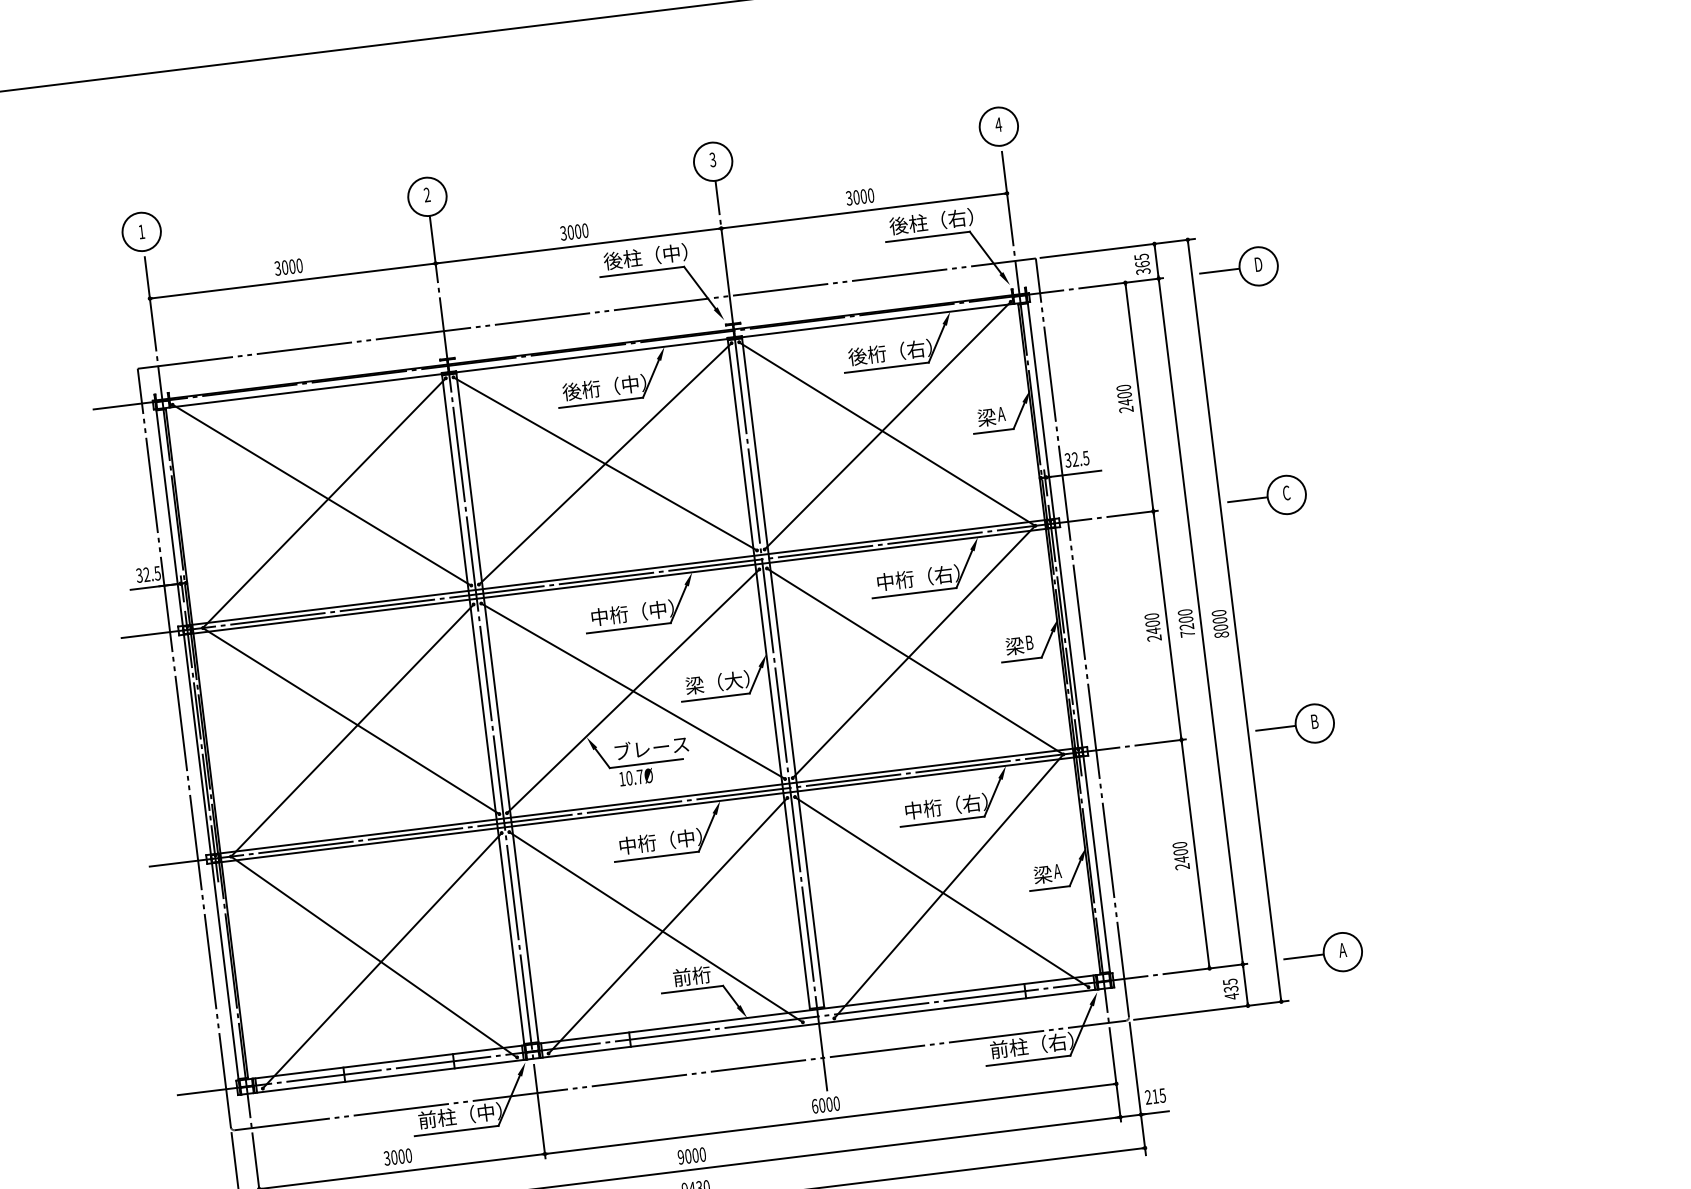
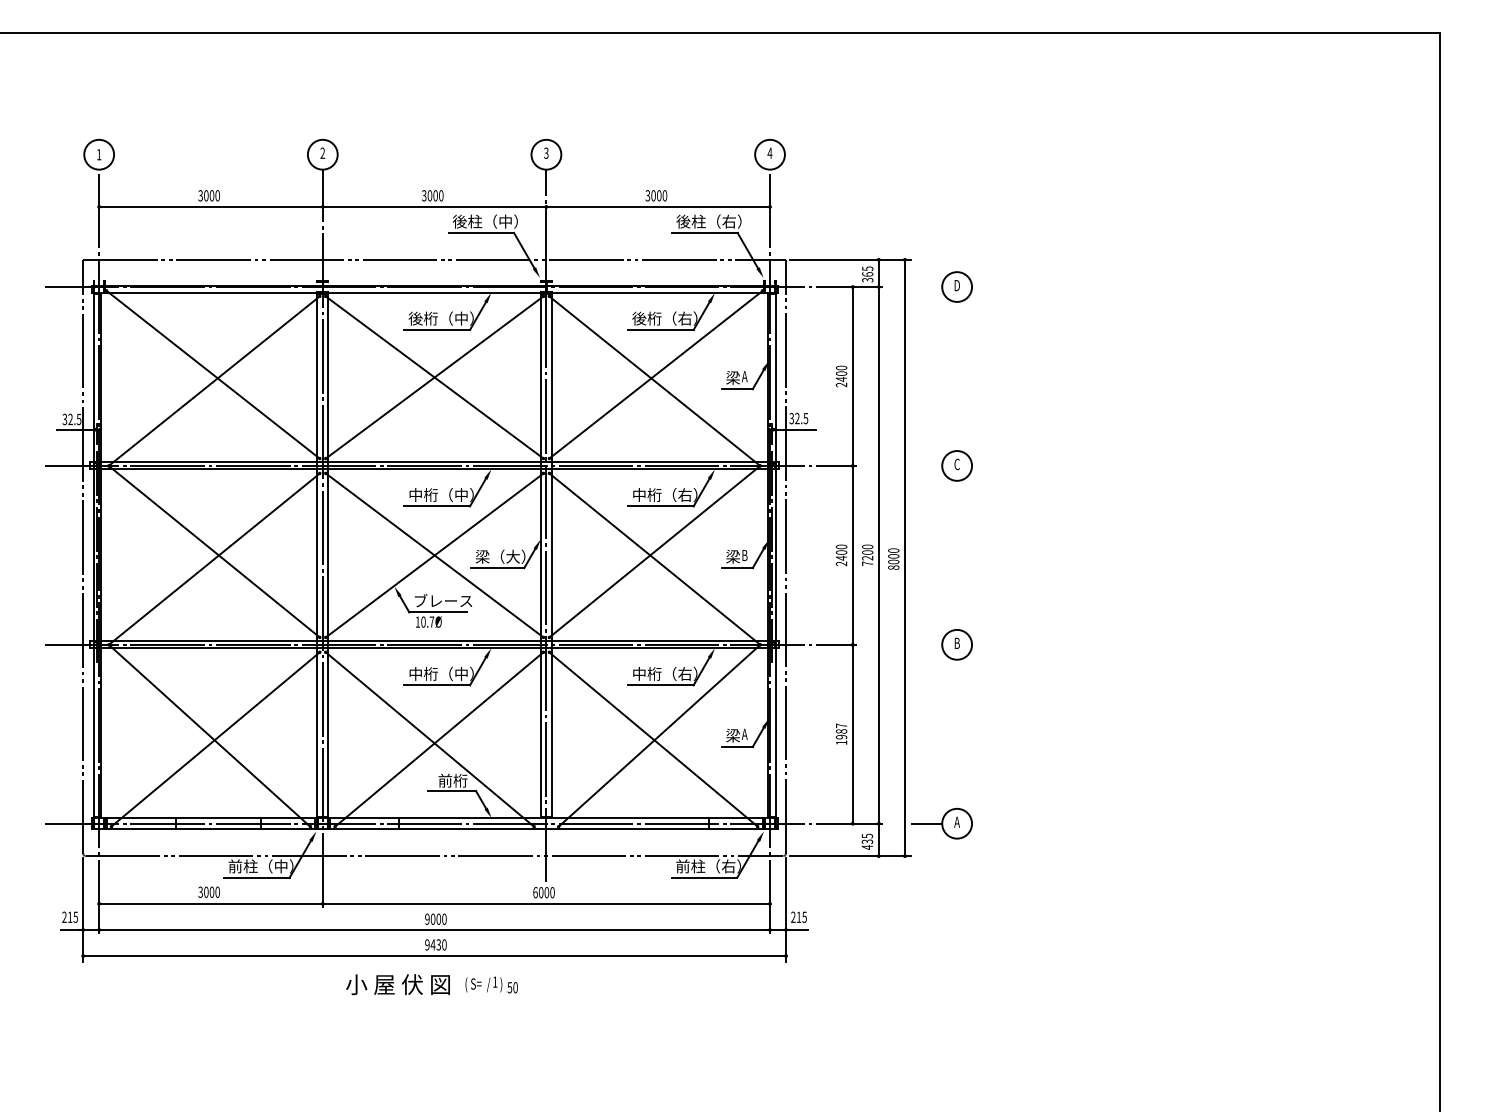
line: (1219, 271) -> (926, 287), removed
line: (1247, 499) -> (926, 465), removed
line: (1275, 727) -> (926, 644), removed
text: (1180, 854) -> (841, 733), 2400 -> 1987

